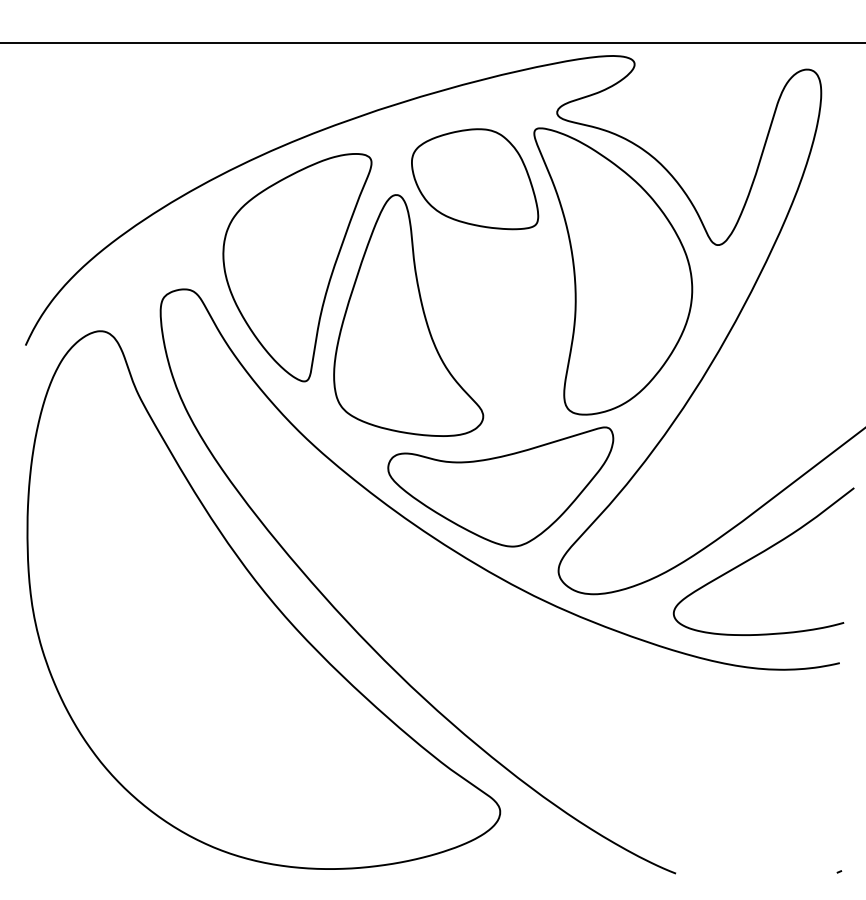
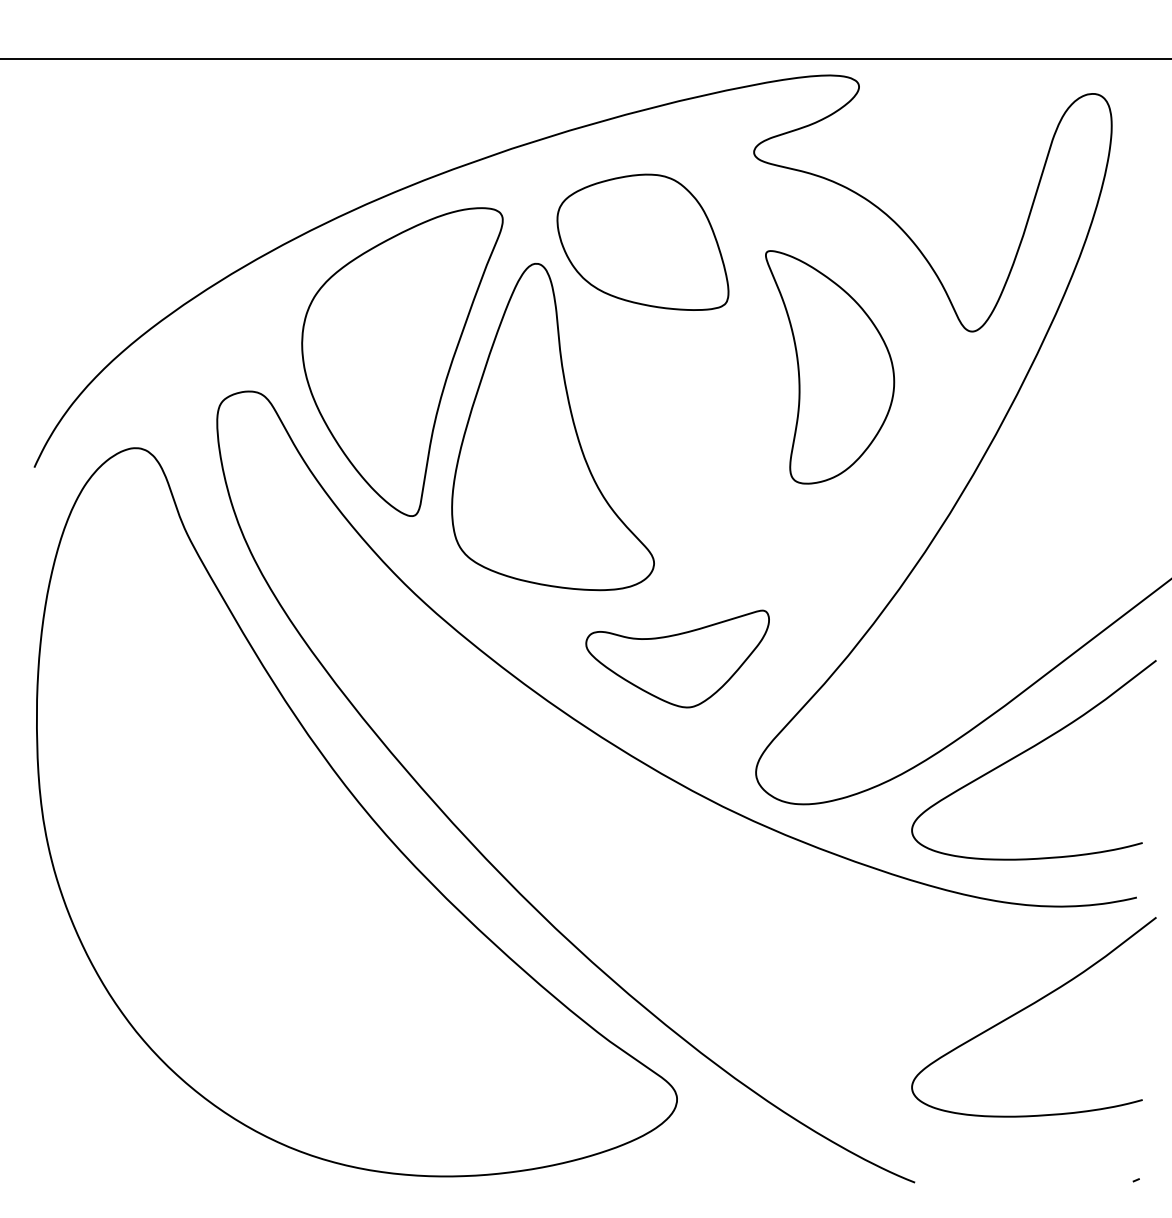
part: (612, 271) -> (829, 367), size x0.6
part: (500, 486) -> (677, 658), size x0.6
curve: (759, 745) -> (1027, 1008), added

